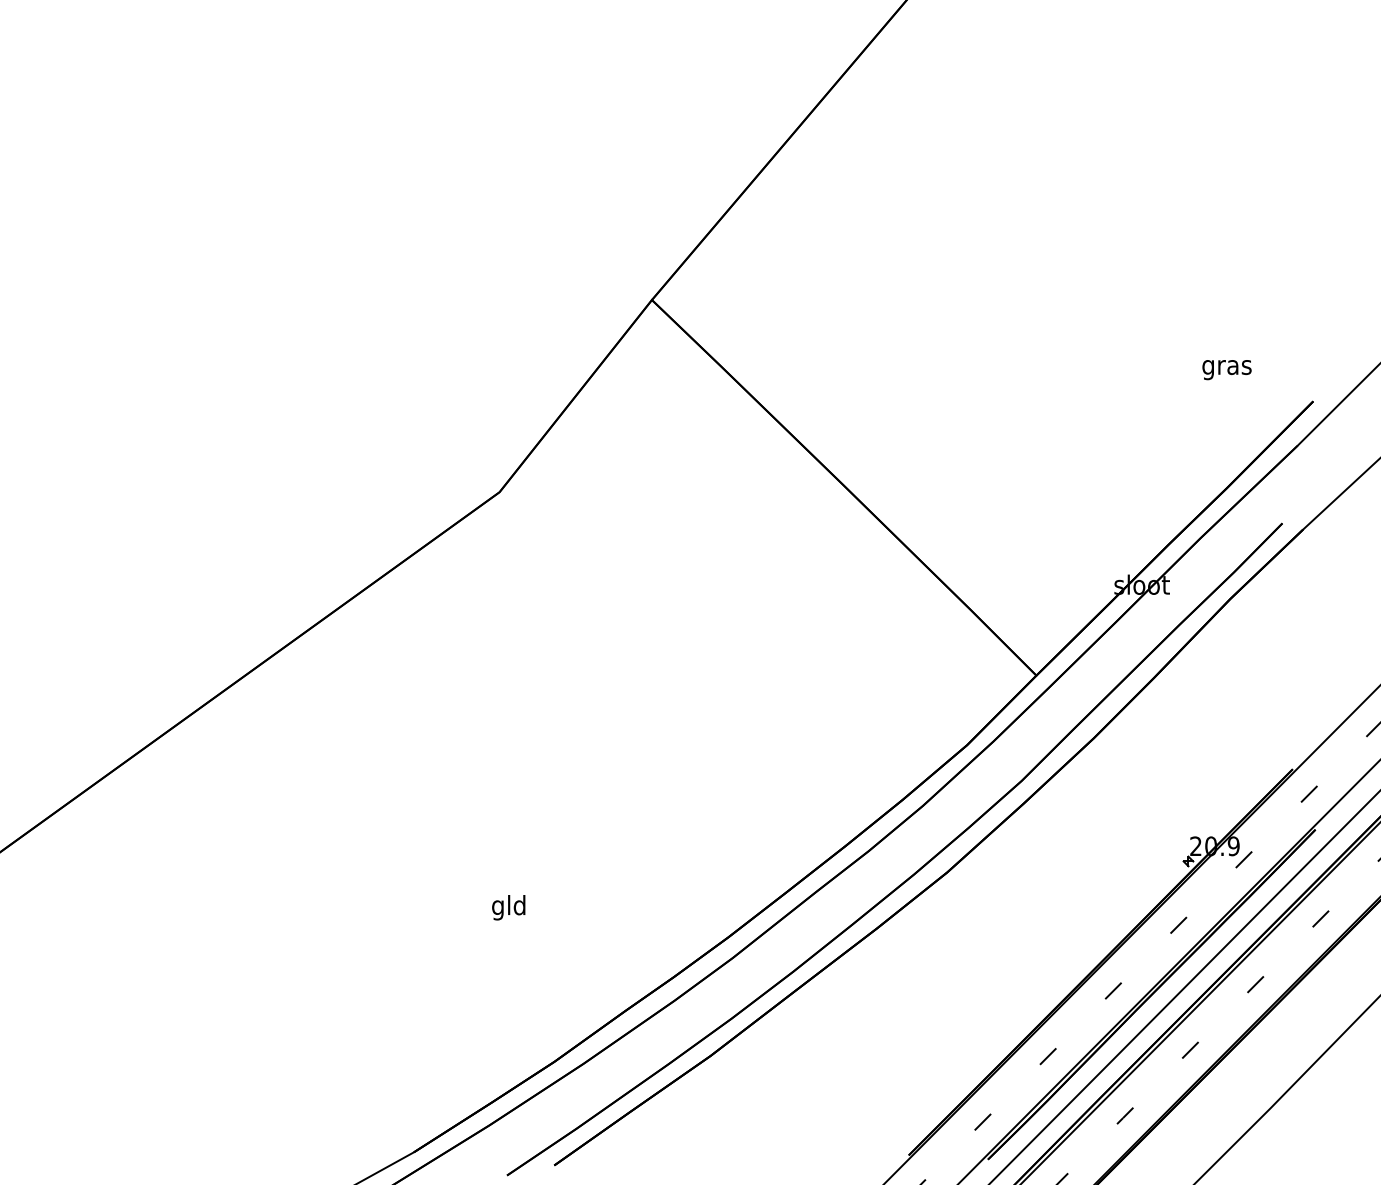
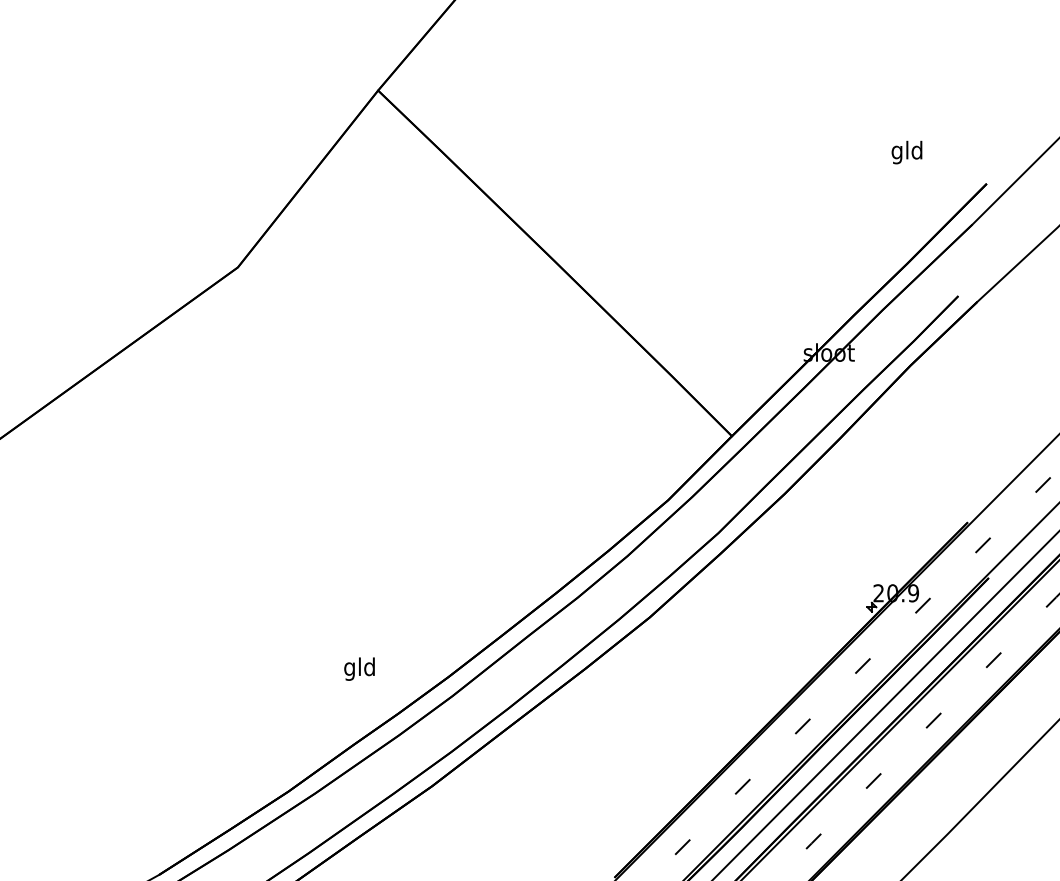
text: (1226, 367) -> (906, 152), gras -> gld
text: (508, 907) -> (359, 668), moved

